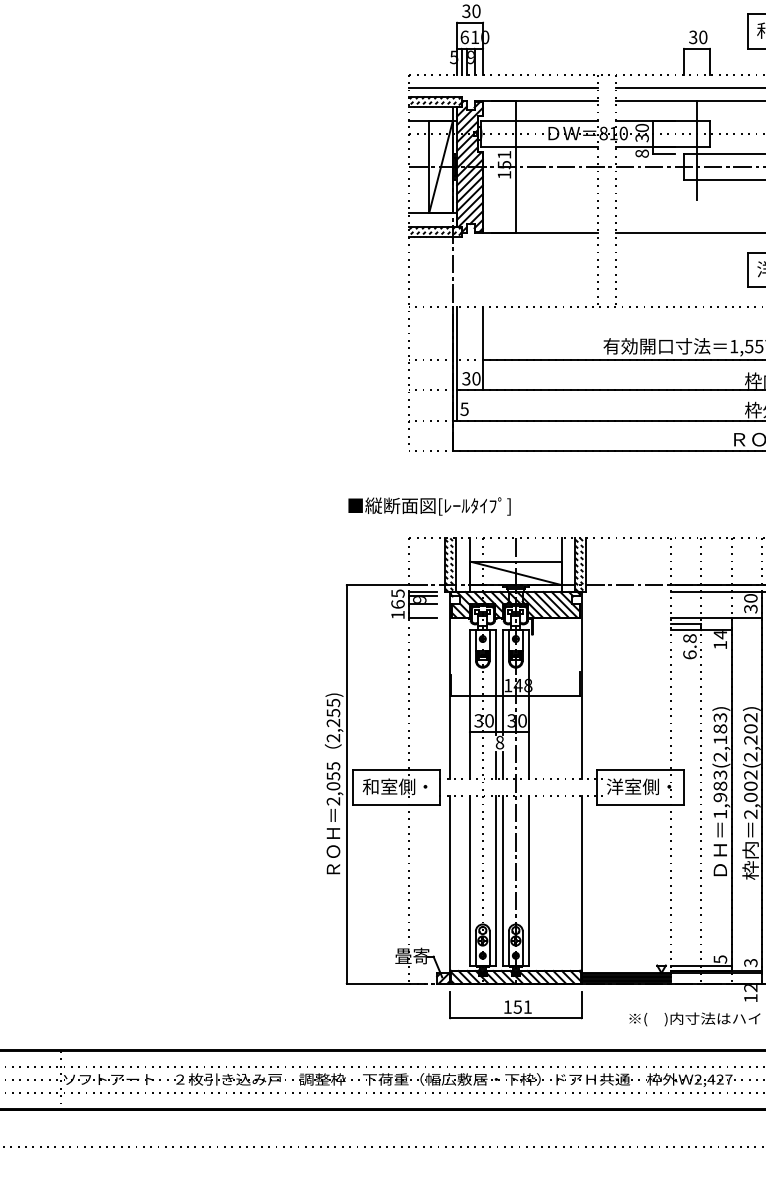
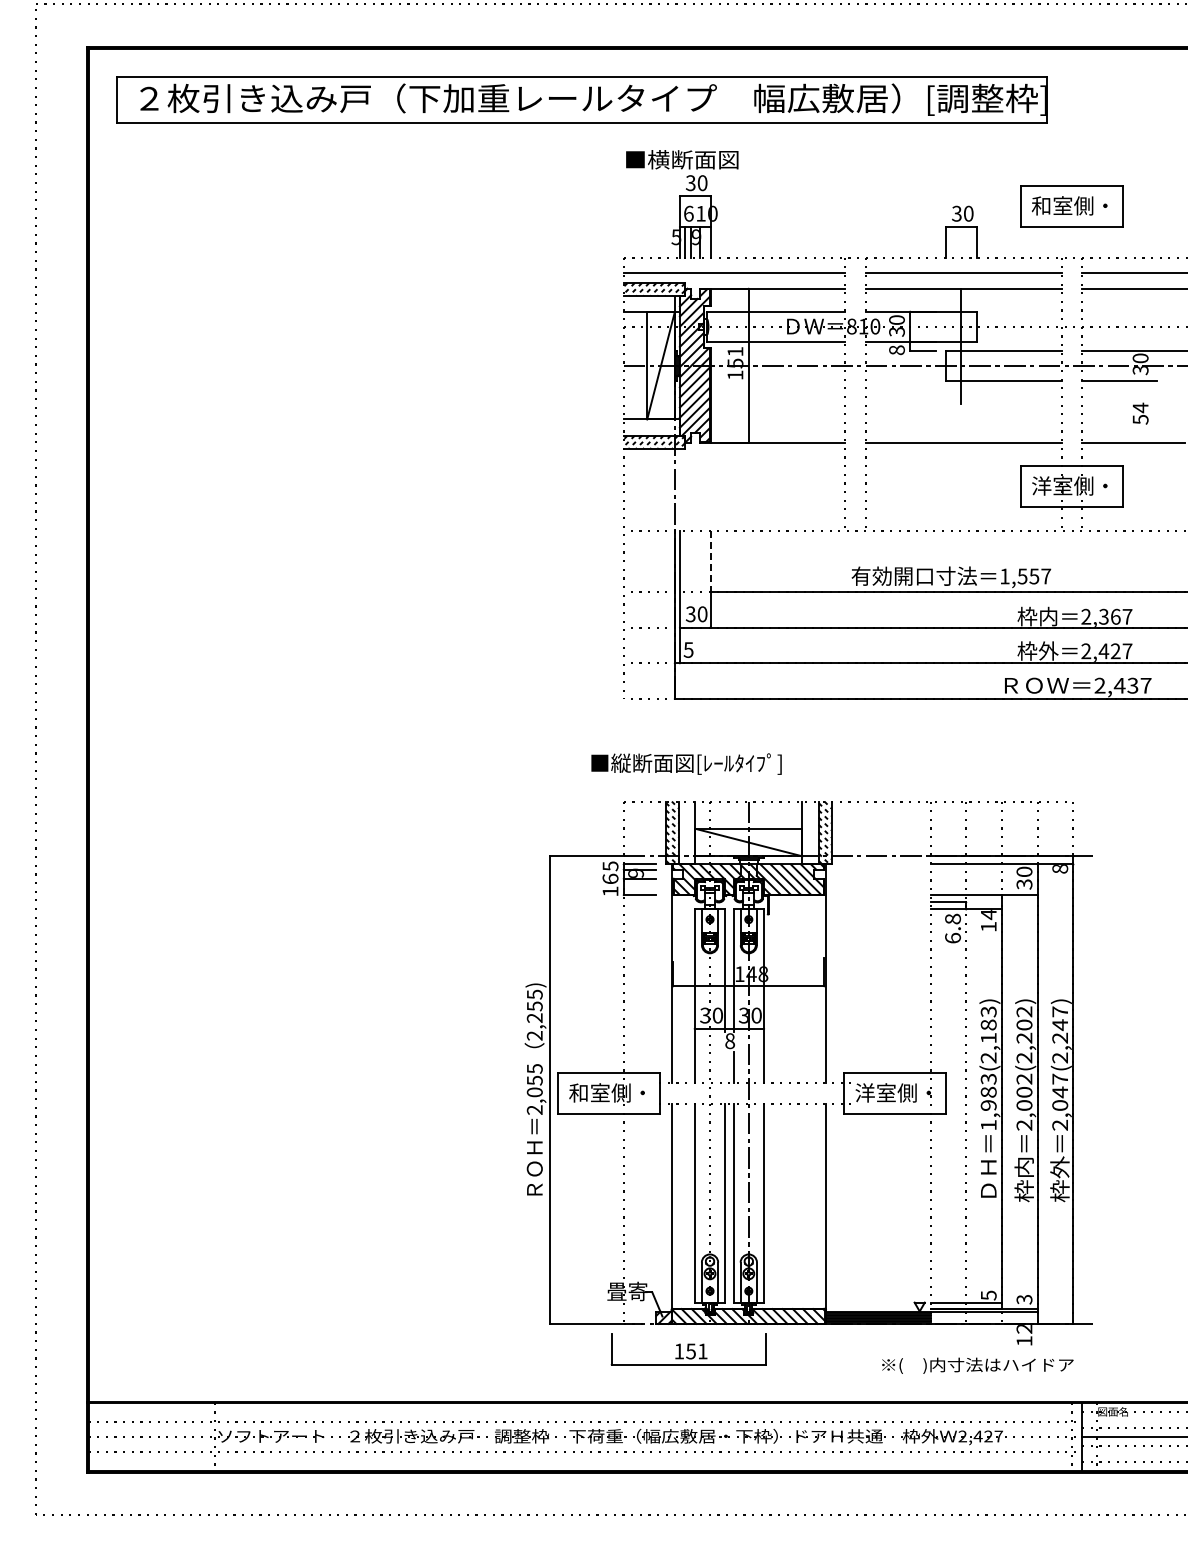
line: (483, 333) -> (710, 561), solid -> dashed
text: (429, 505) -> (686, 763), moved
line: (496, 765) -> (725, 1067), removed
part: (515, 1005) -> (688, 1349), moved

